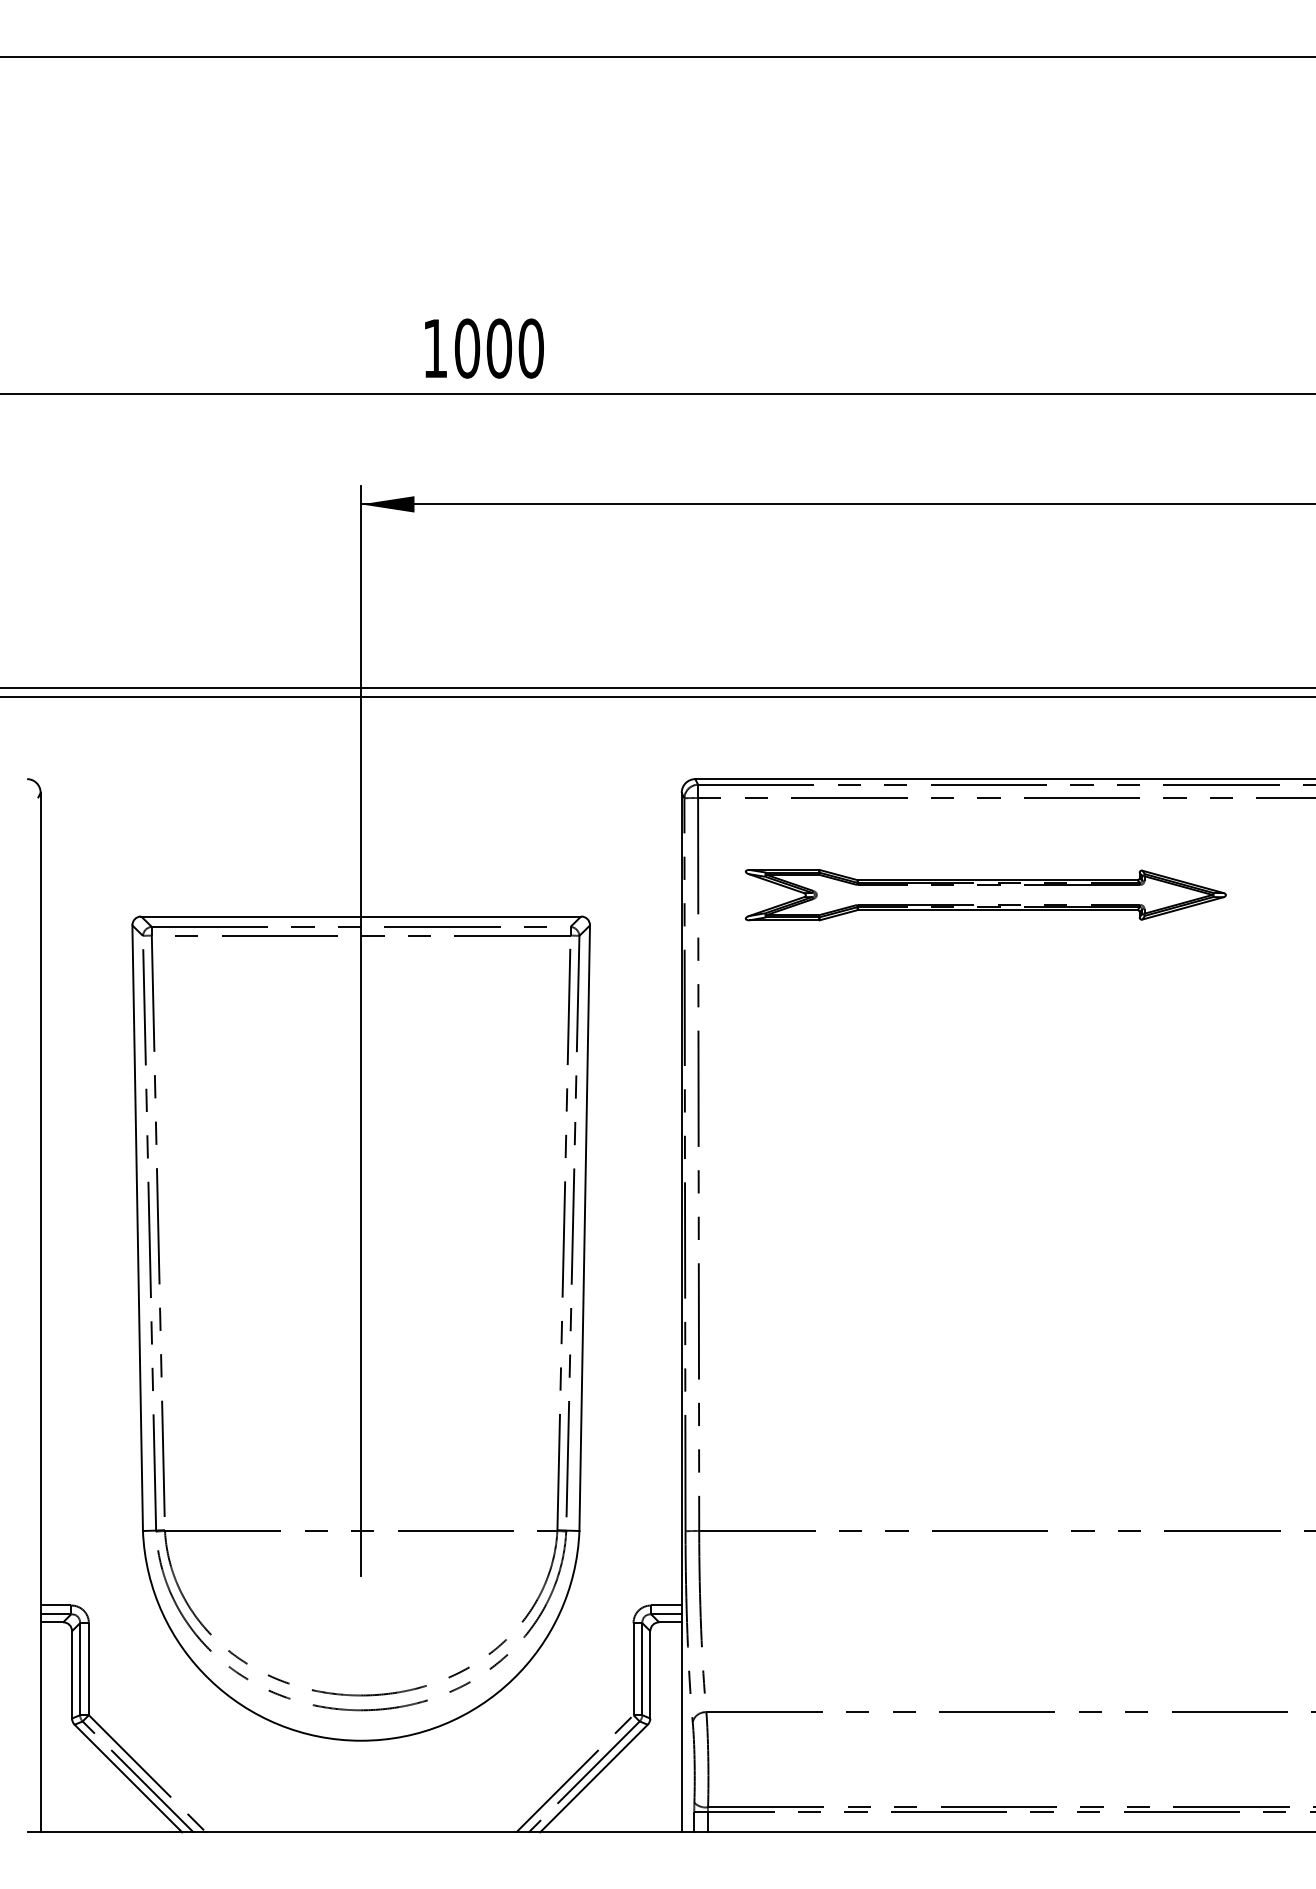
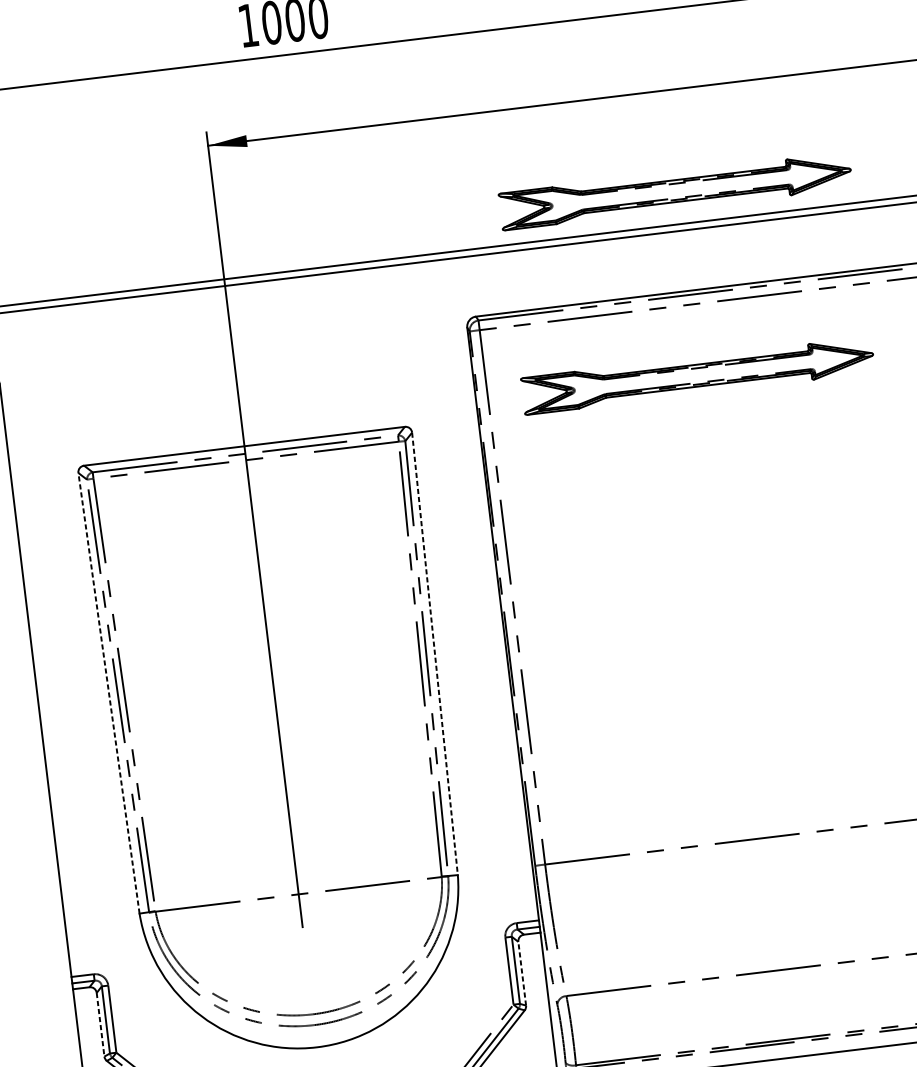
part: (985, 642) -> (675, 191), added
line: (137, 1228) -> (108, 693), solid -> dashed
line: (584, 1228) -> (434, 654), solid -> dashed
line: (72, 1674) -> (100, 1024), solid -> dashed
line: (650, 1674) -> (522, 973), solid -> dashed

